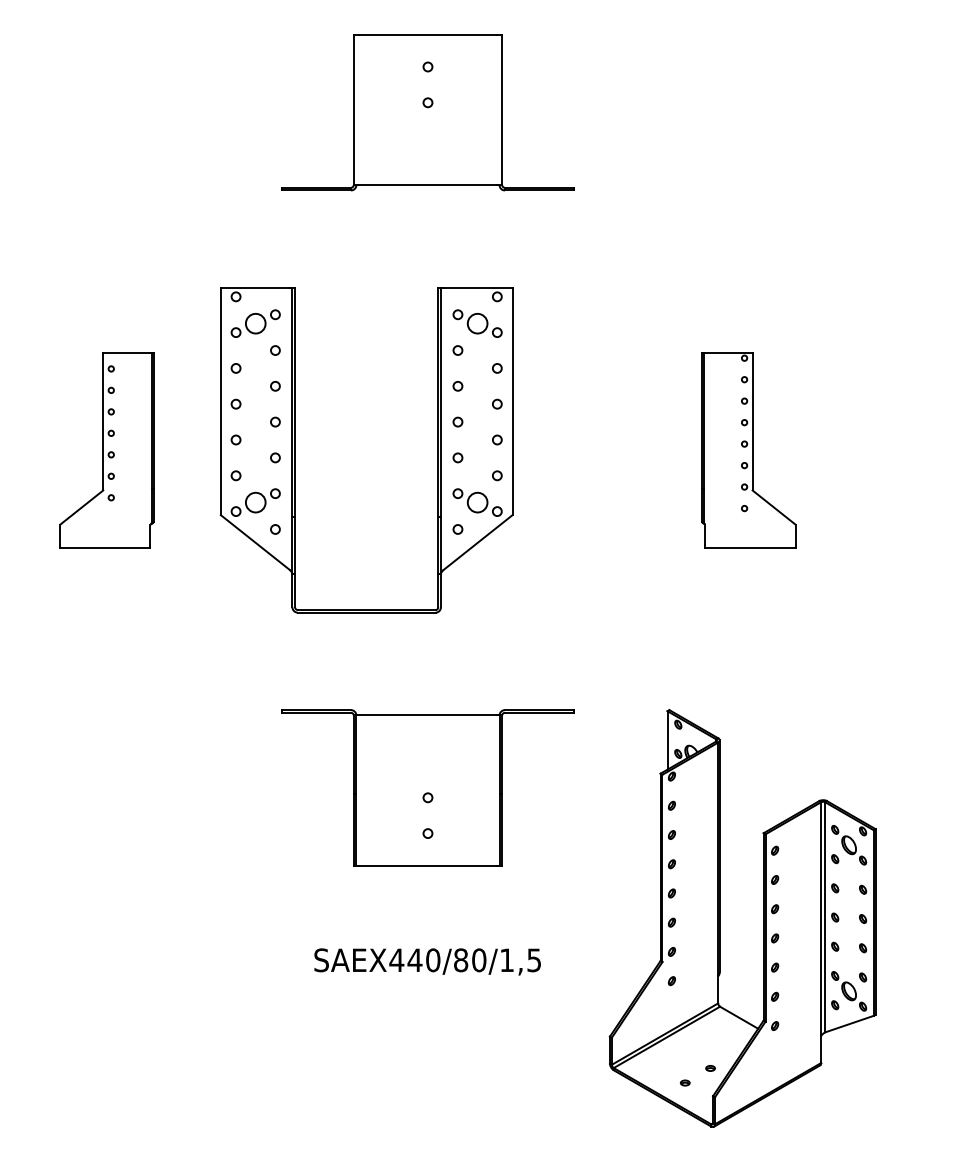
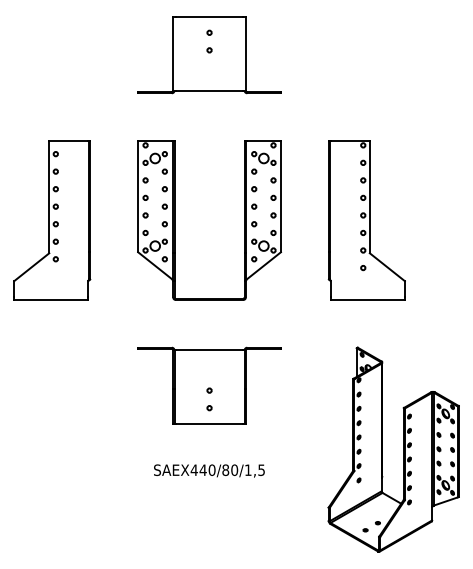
part: (107, 450) -> (52, 220), size x1.67
part: (297, 450) -> (175, 220), moved
part: (748, 450) -> (366, 220), size x1.67
part: (762, 917) -> (403, 449), moved

